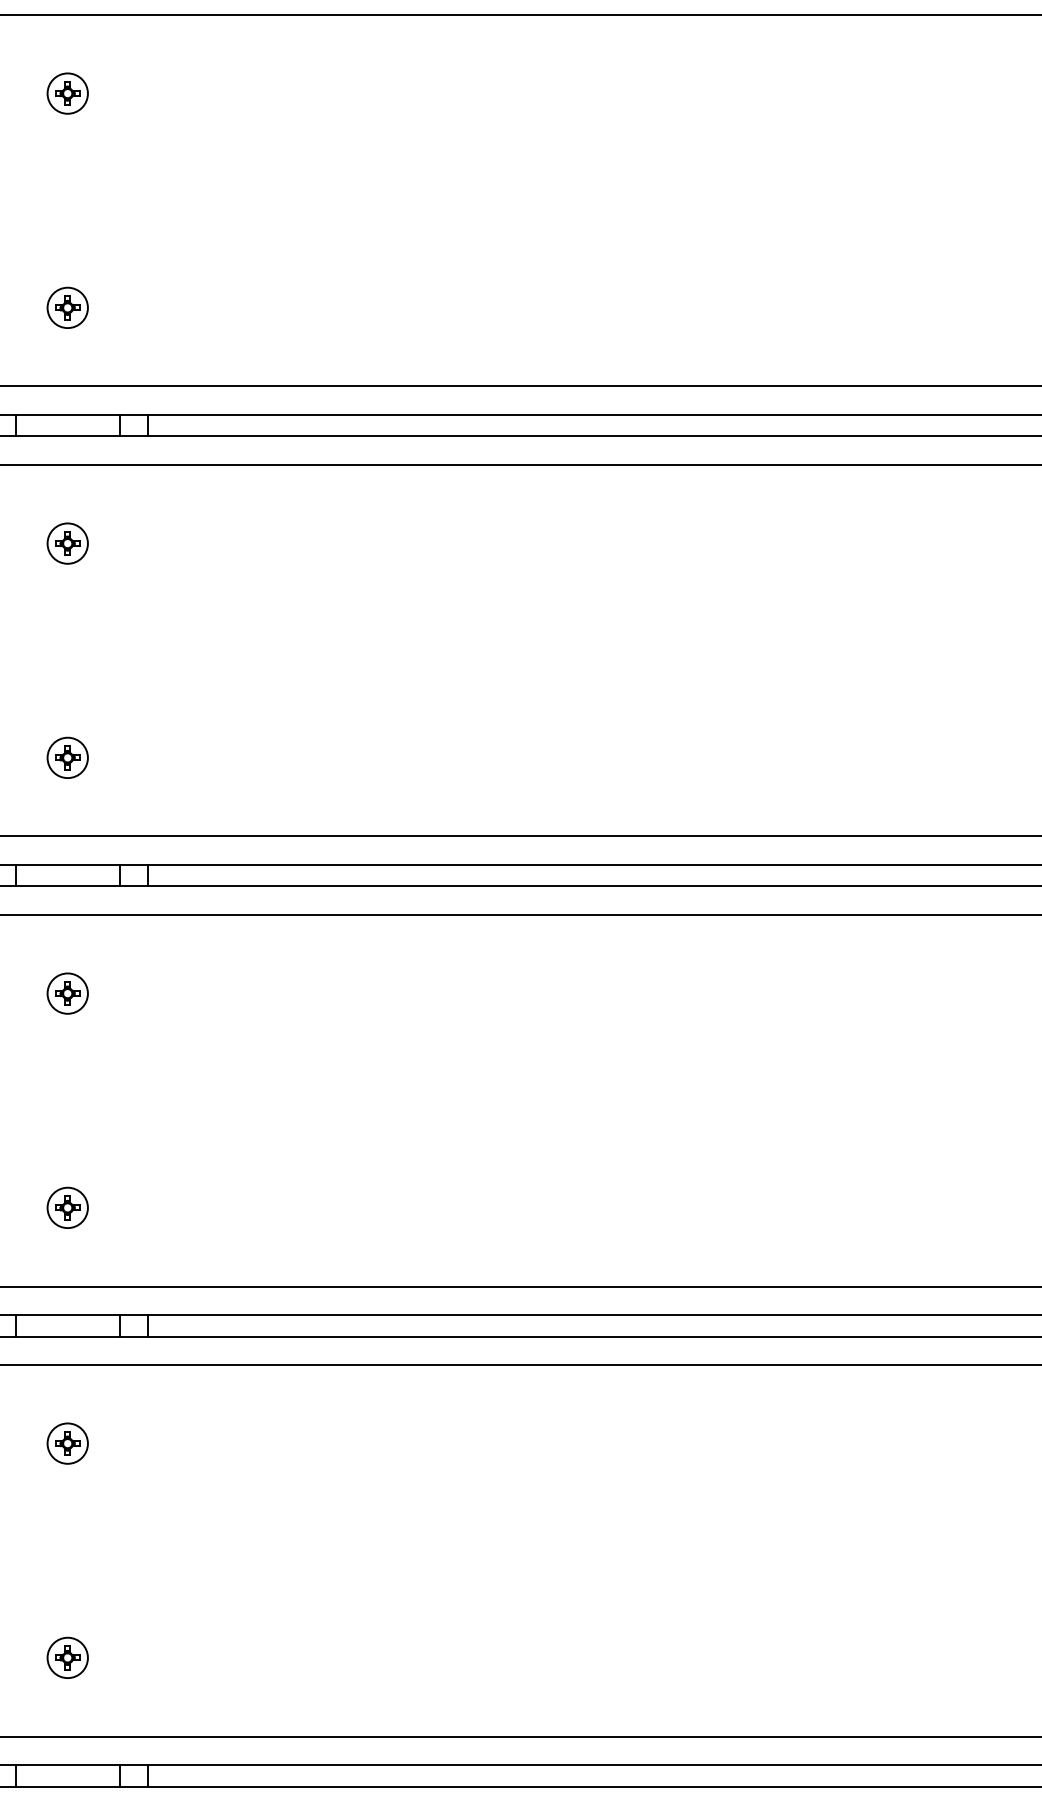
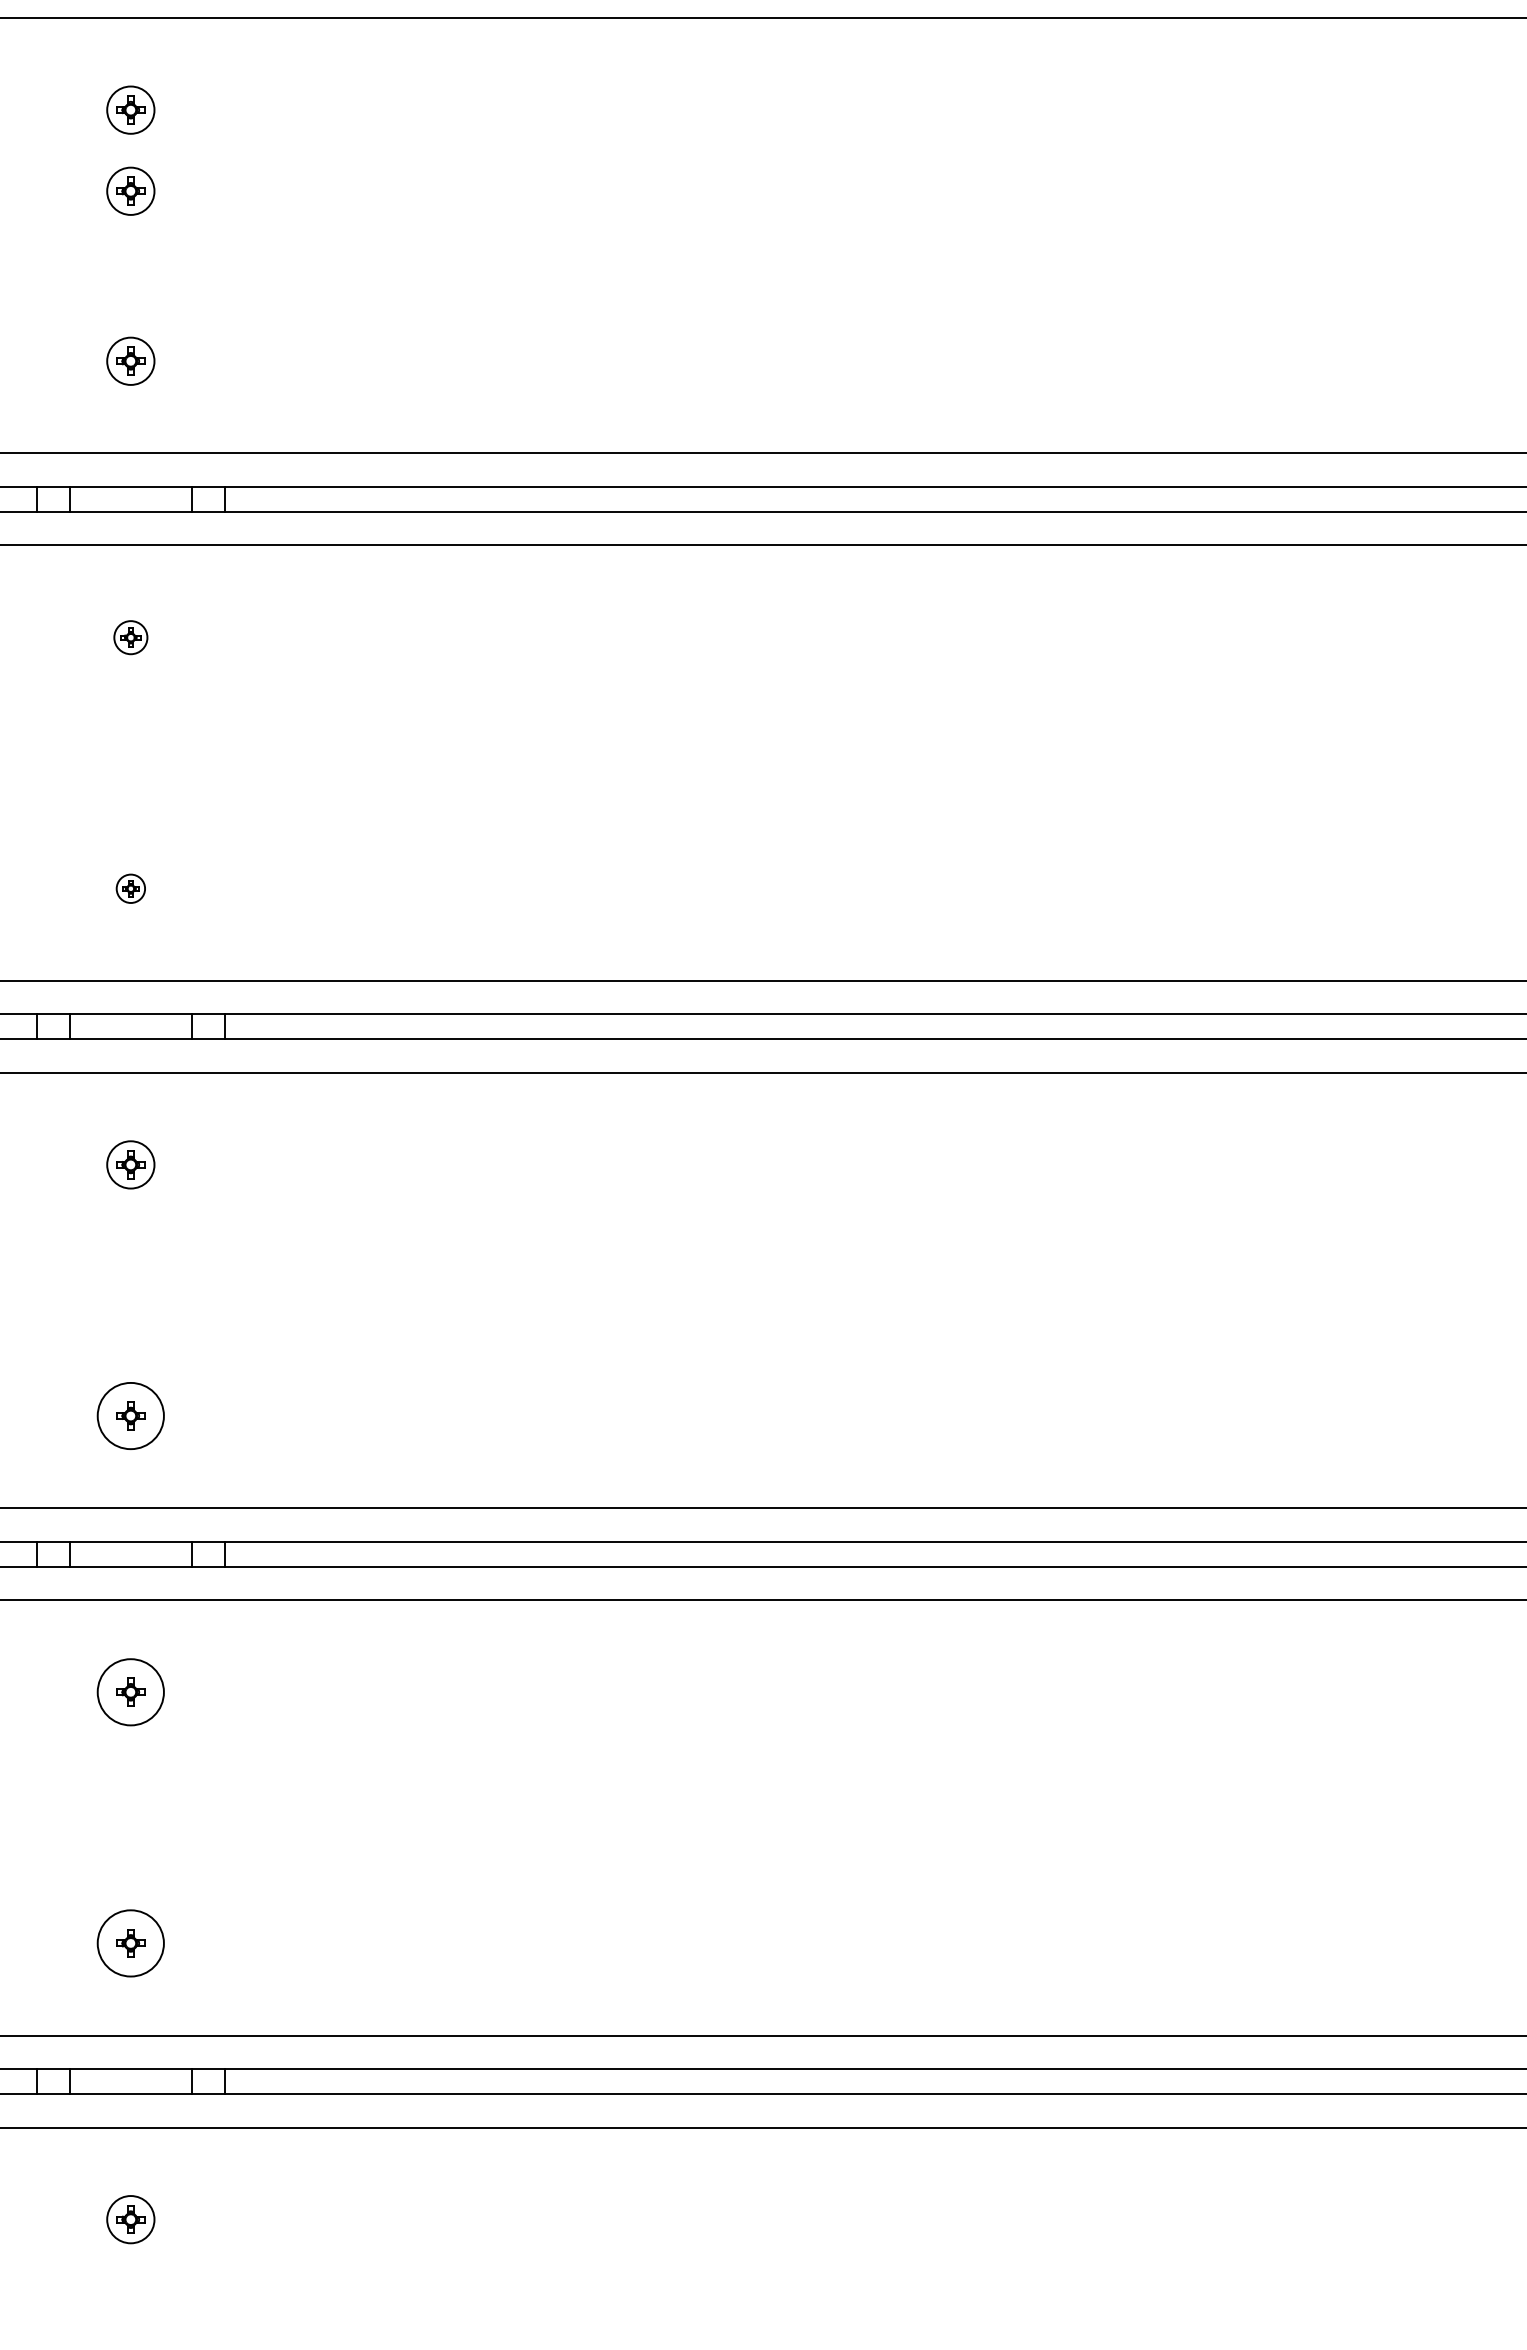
part: (67, 162) -> (130, 190), added
part: (67, 543) -> (130, 637), size x0.7
part: (67, 757) -> (130, 888), size x0.6
circle: (67, 1207) -> (130, 1415), size x1.4
circle: (67, 1442) -> (130, 1691), size x1.4
circle: (67, 1658) -> (130, 1943), size x1.4

